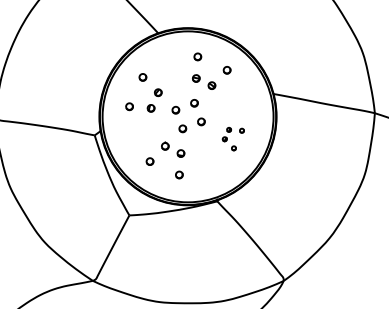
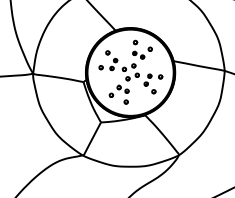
part: (233, 138) -> (153, 83), size x1.67

